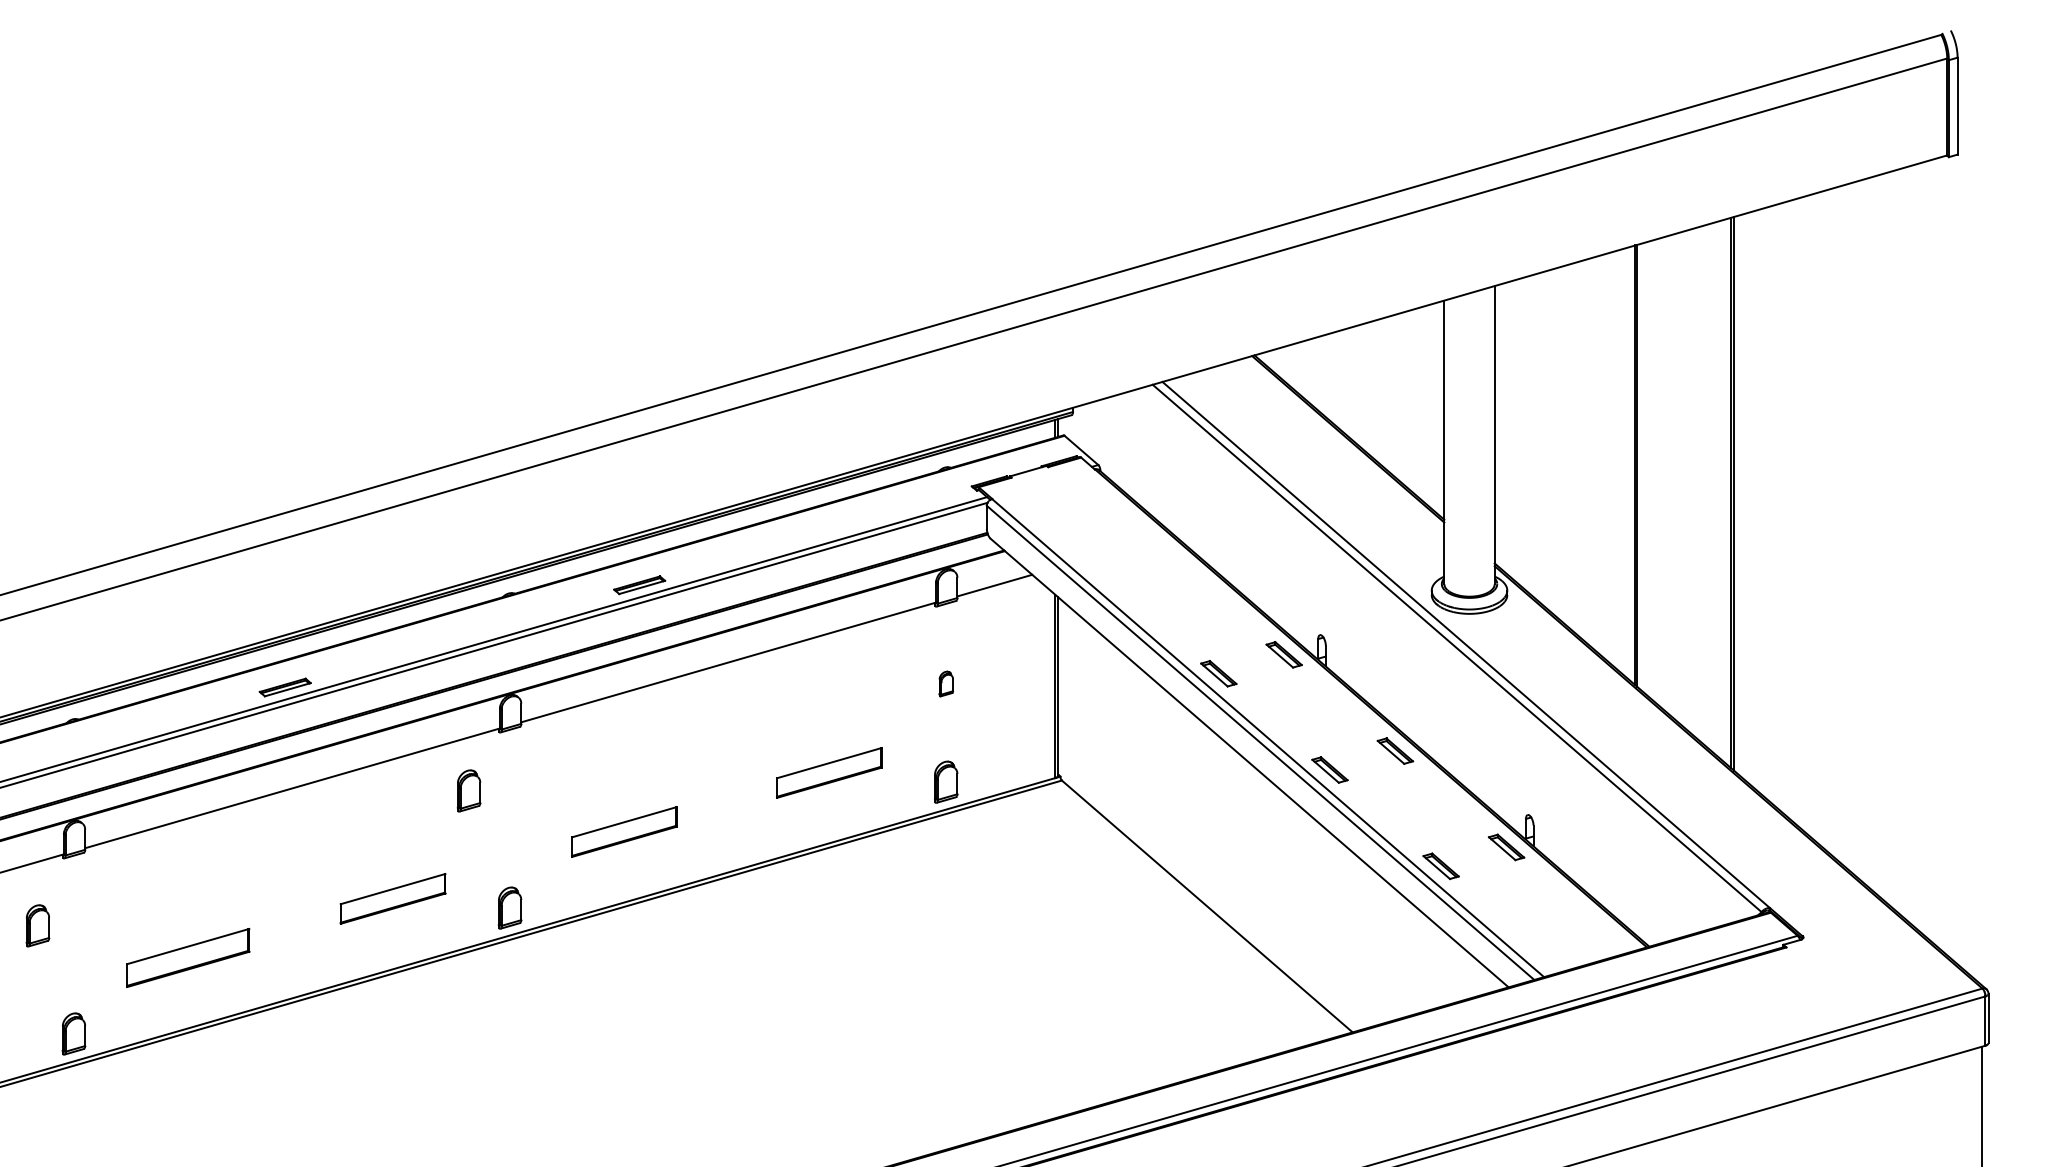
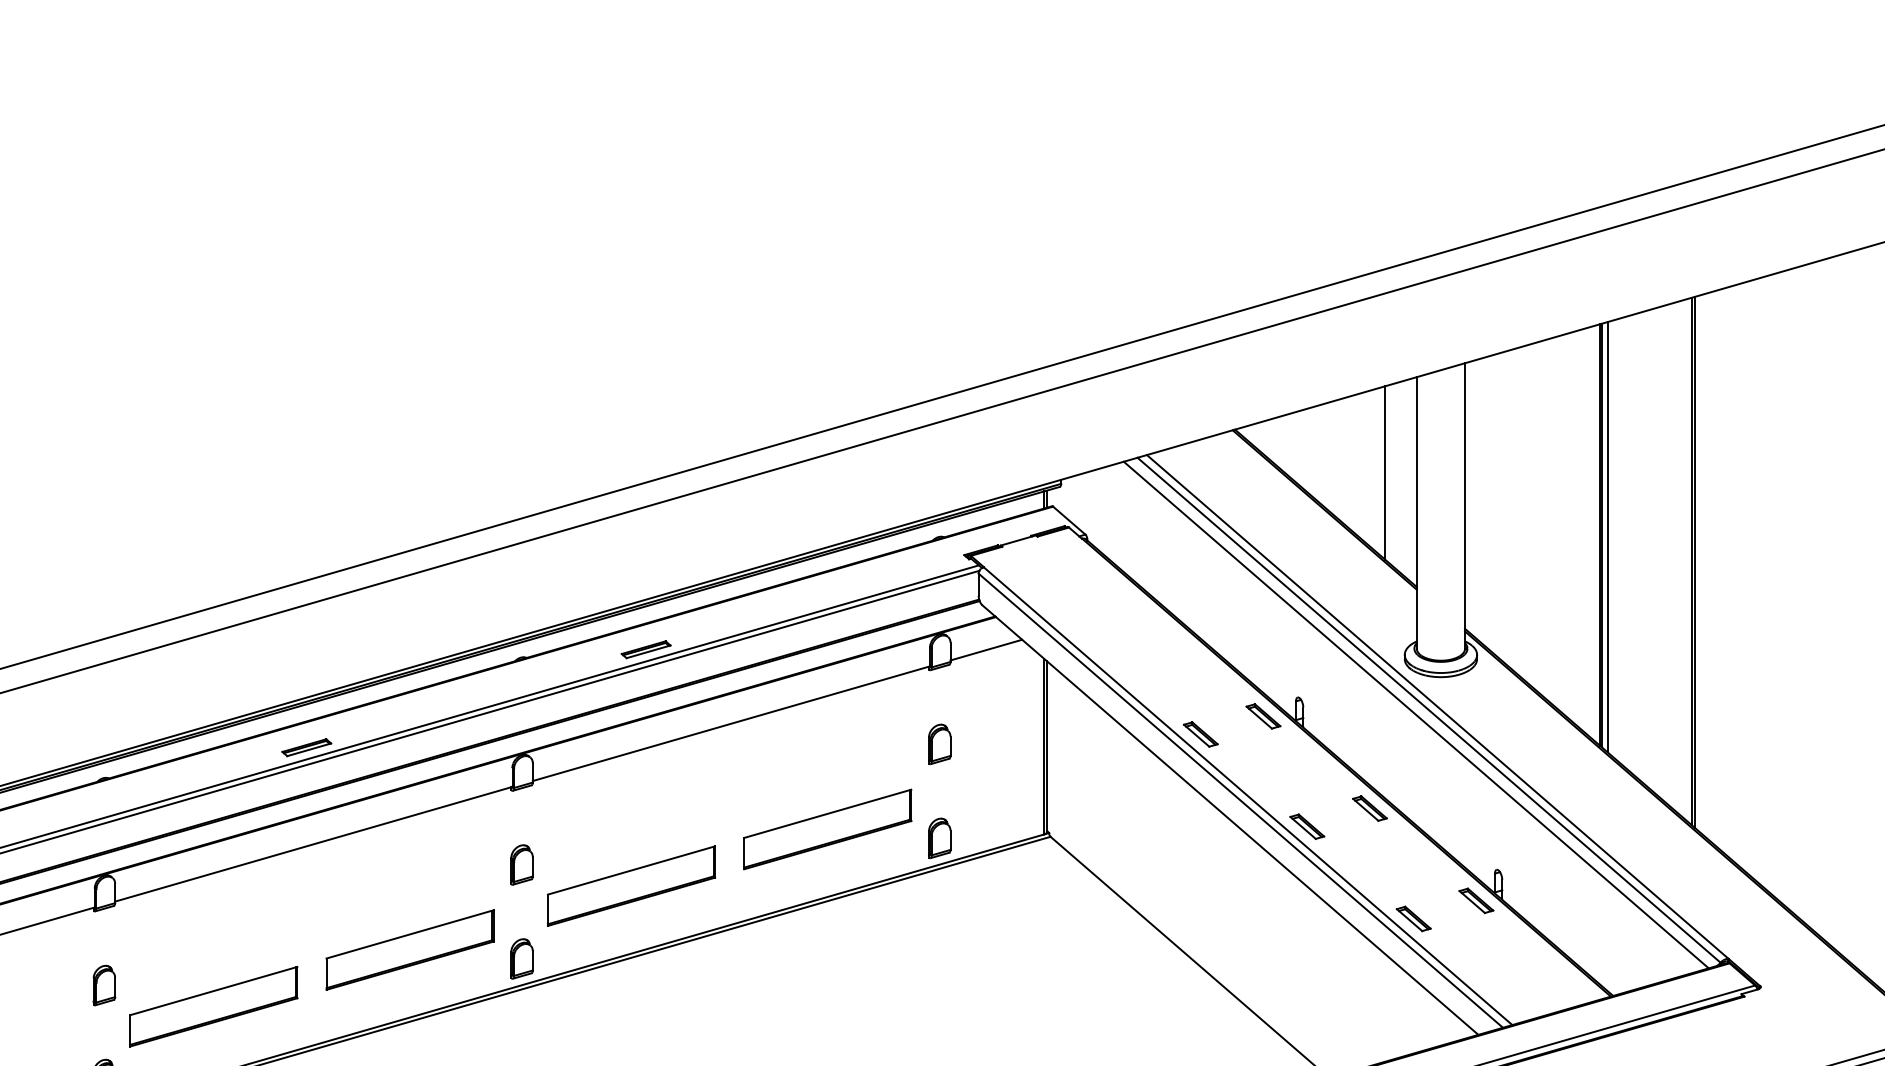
line: (1411, 400) -> (1385, 472), added
line: (1643, 467) -> (1607, 536), added
line: (1443, 652) -> (1416, 714), added
part: (946, 683) -> (940, 743), size x1.67
part: (829, 772) -> (827, 829), size x1.67
part: (468, 790) -> (521, 864), moved
part: (624, 831) -> (631, 885), size x1.67
part: (392, 898) -> (409, 949), size x1.67
part: (37, 925) -> (103, 985), moved
part: (188, 957) -> (214, 1006), size x1.43

